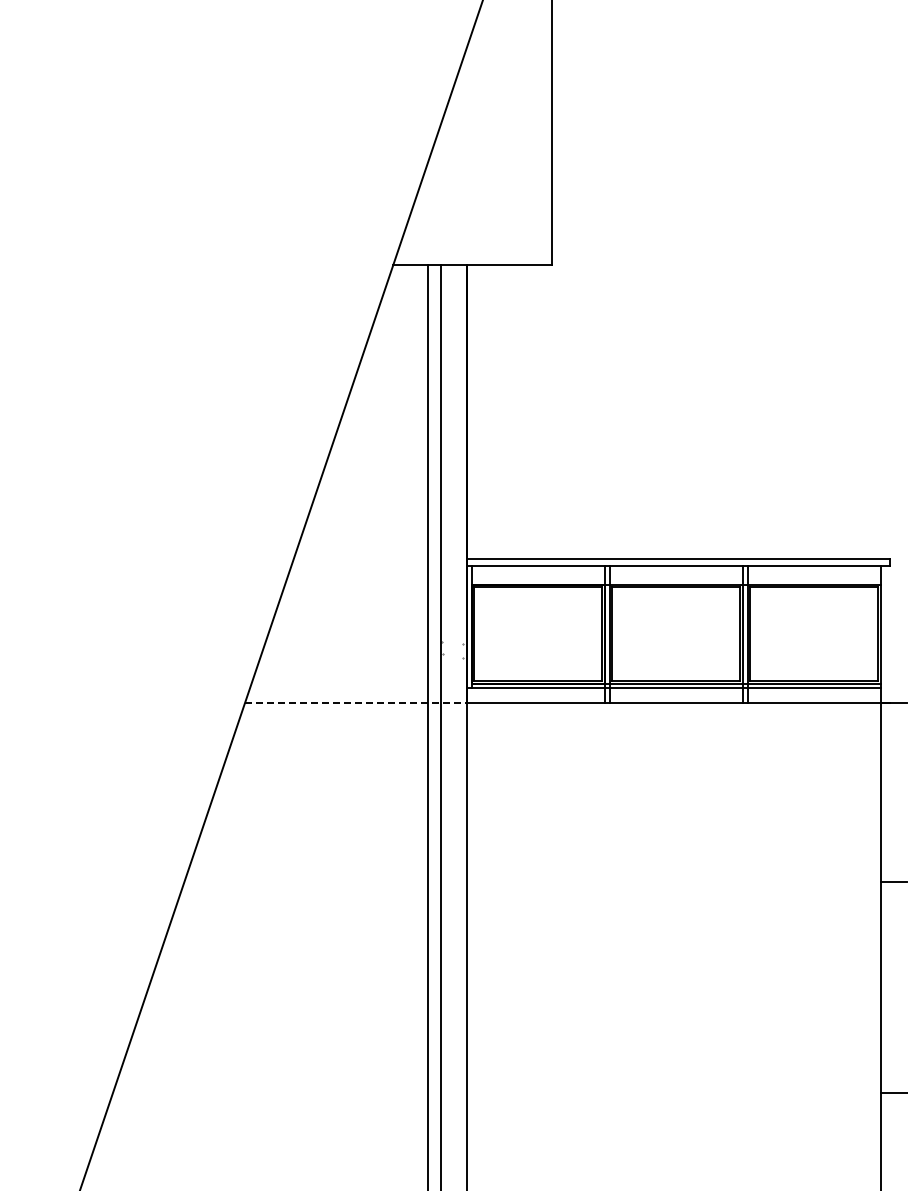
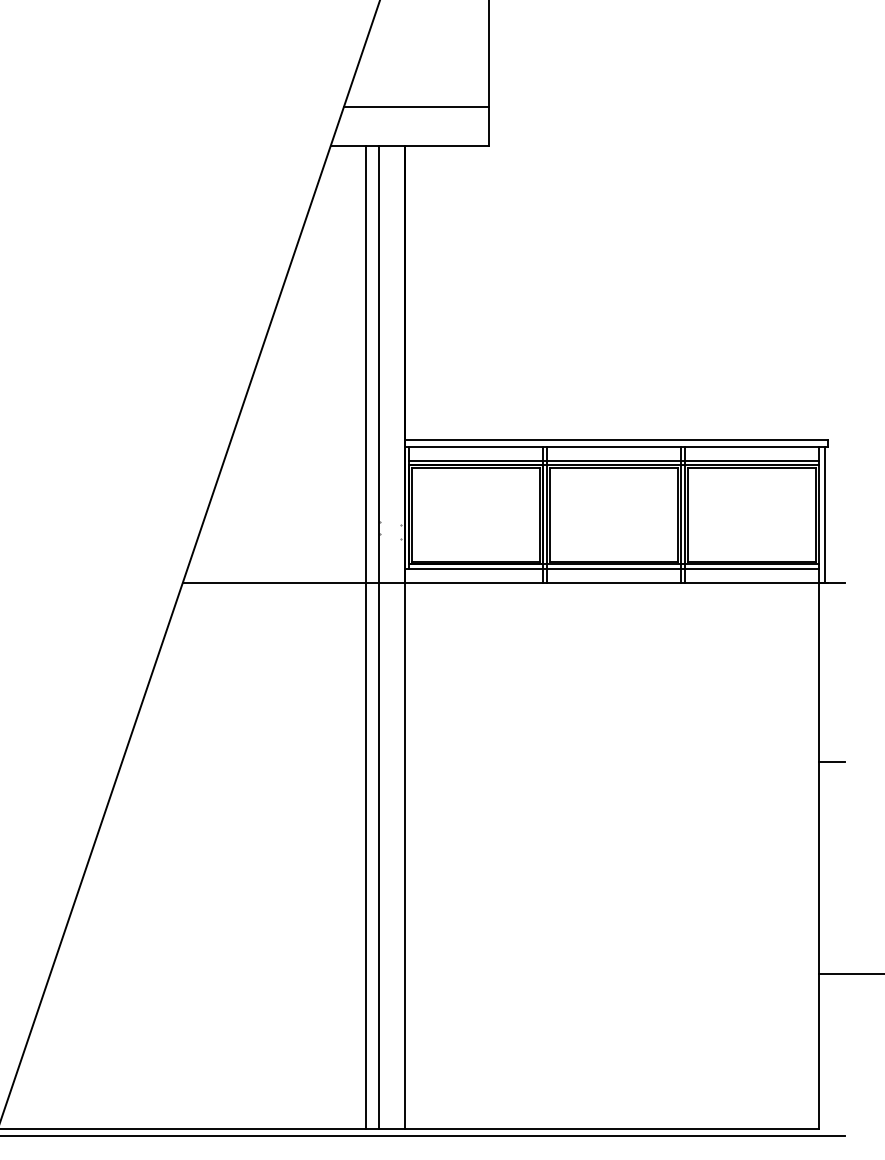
line: (478, 225) -> (415, 106), added
line: (676, 580) -> (613, 461), added
line: (887, 633) -> (824, 514), added
line: (356, 702) -> (293, 583), dashed -> solid

